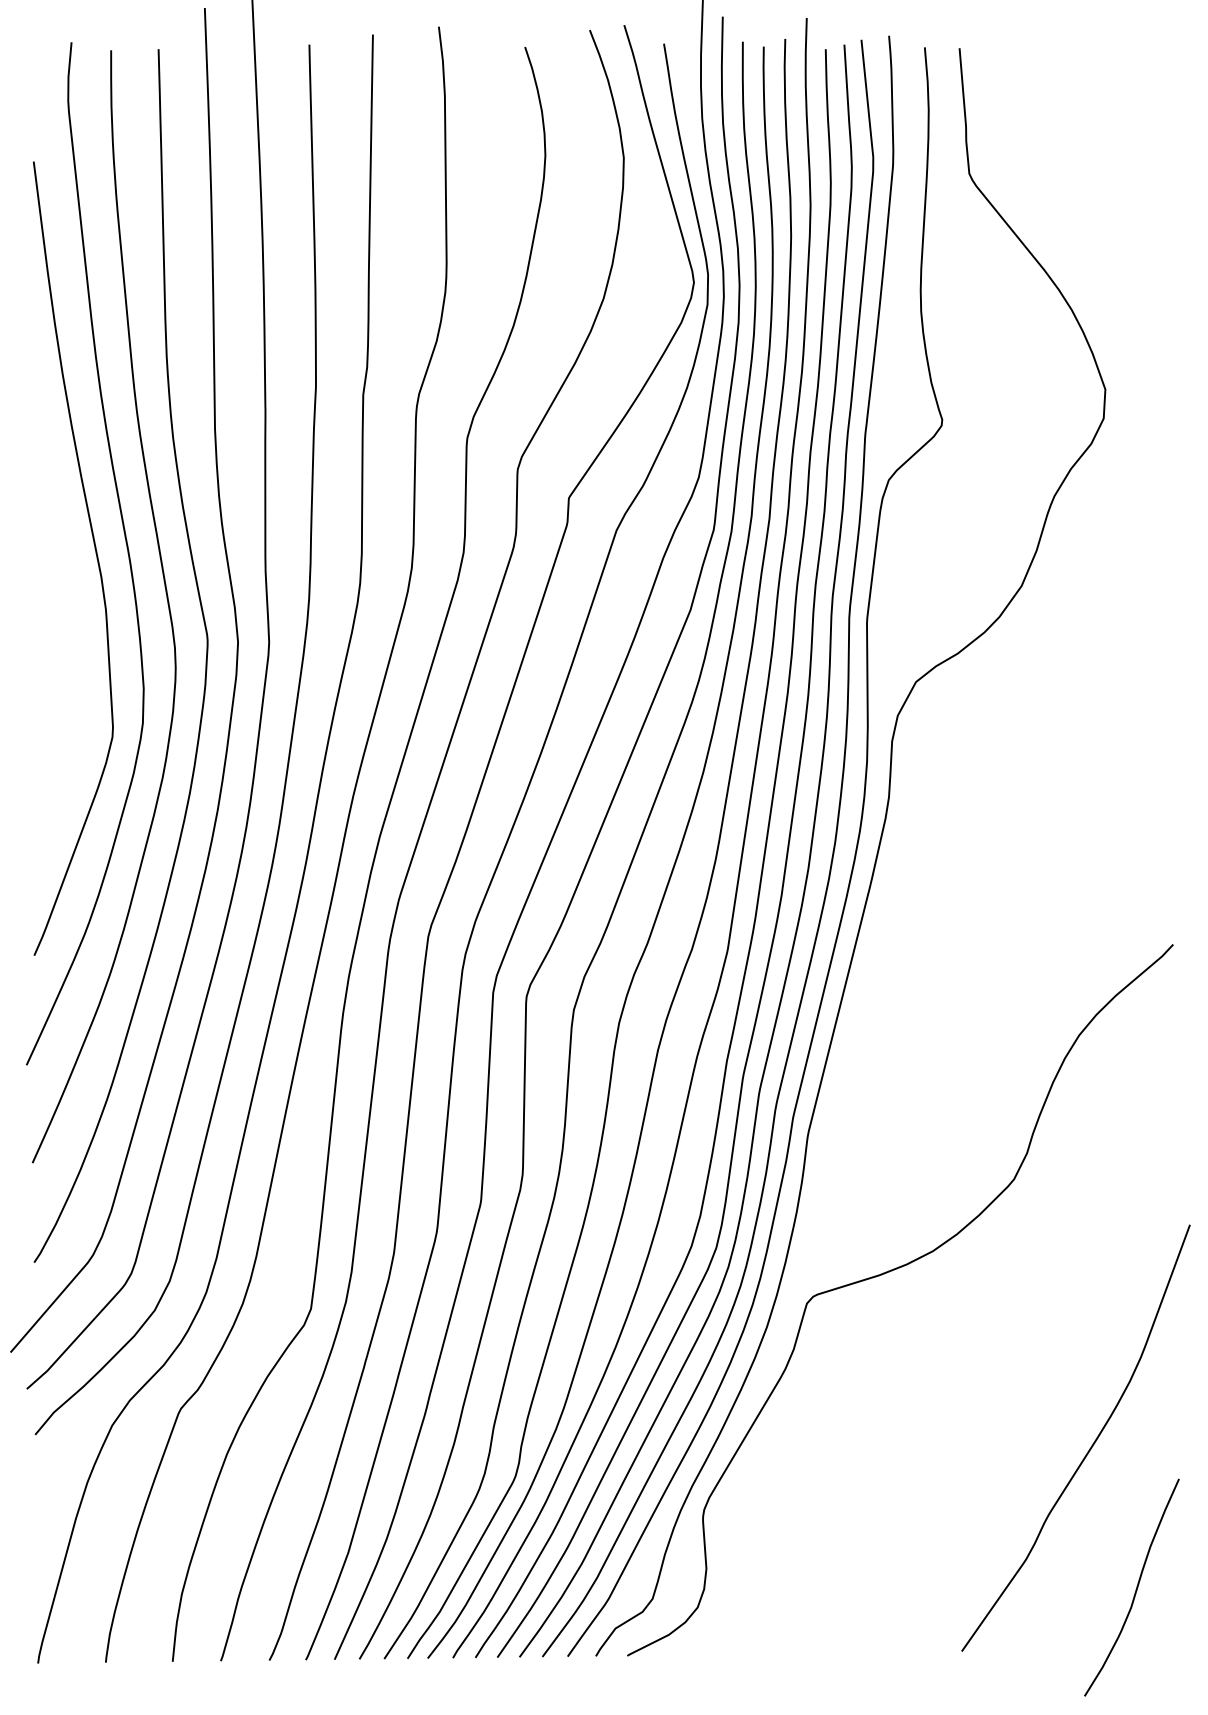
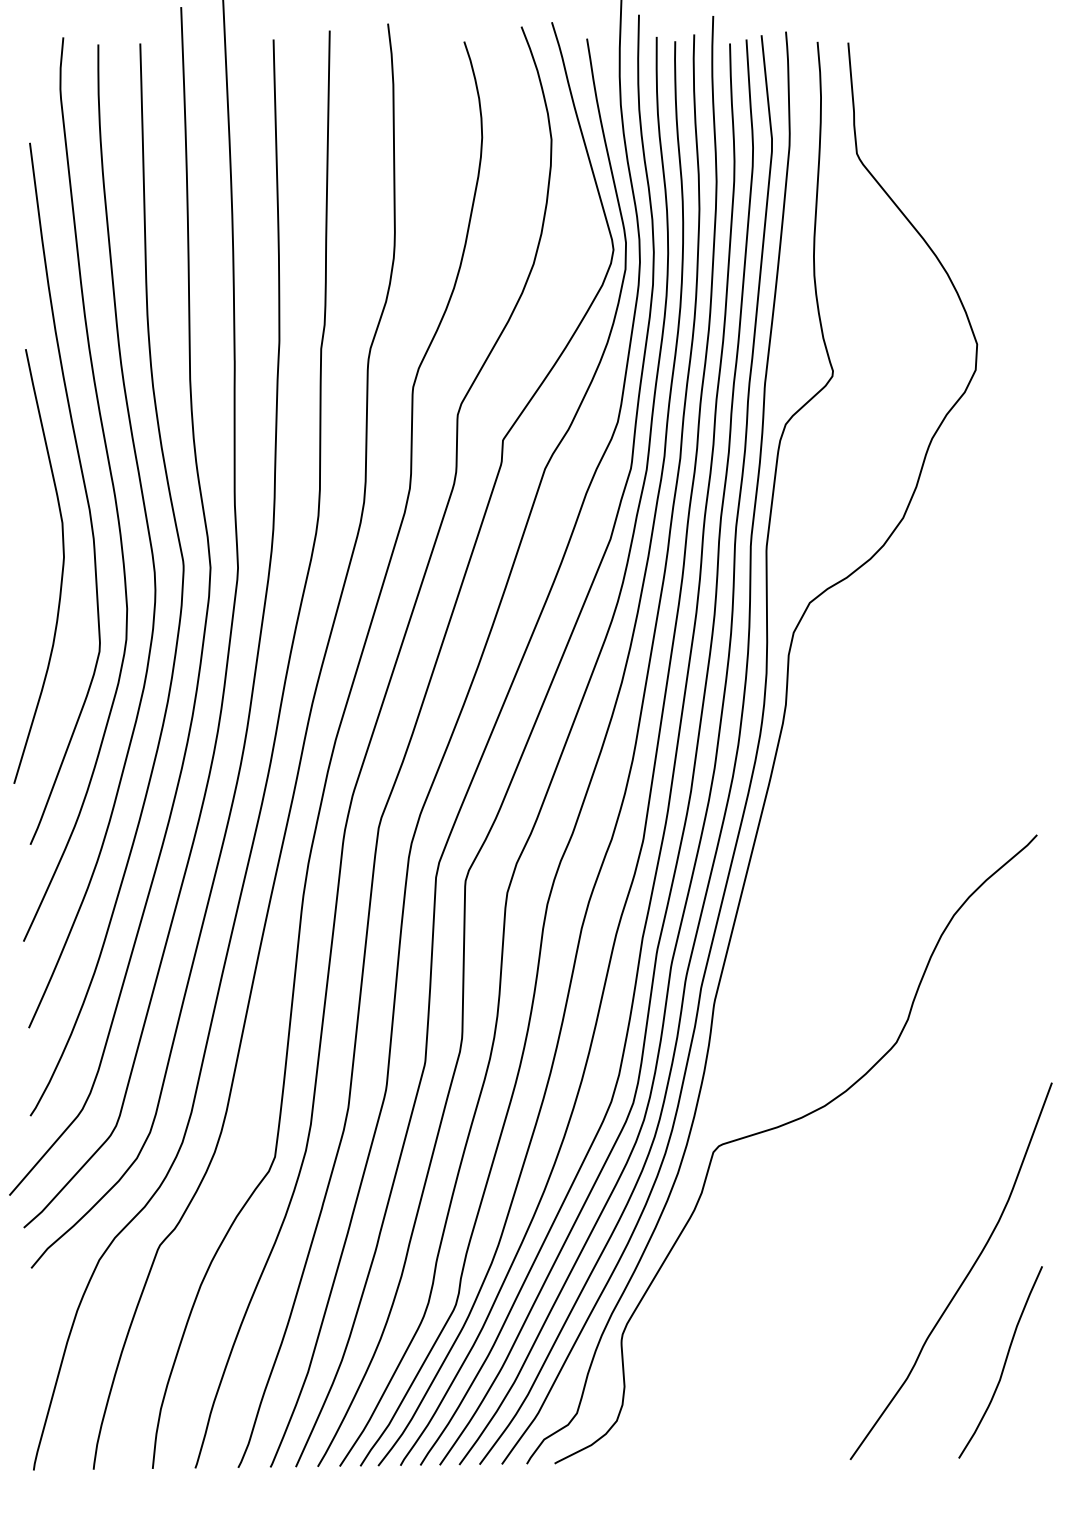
curve: (69, 646) -> (61, 571), added
curve: (1135, 1590) -> (1003, 1364), moved

